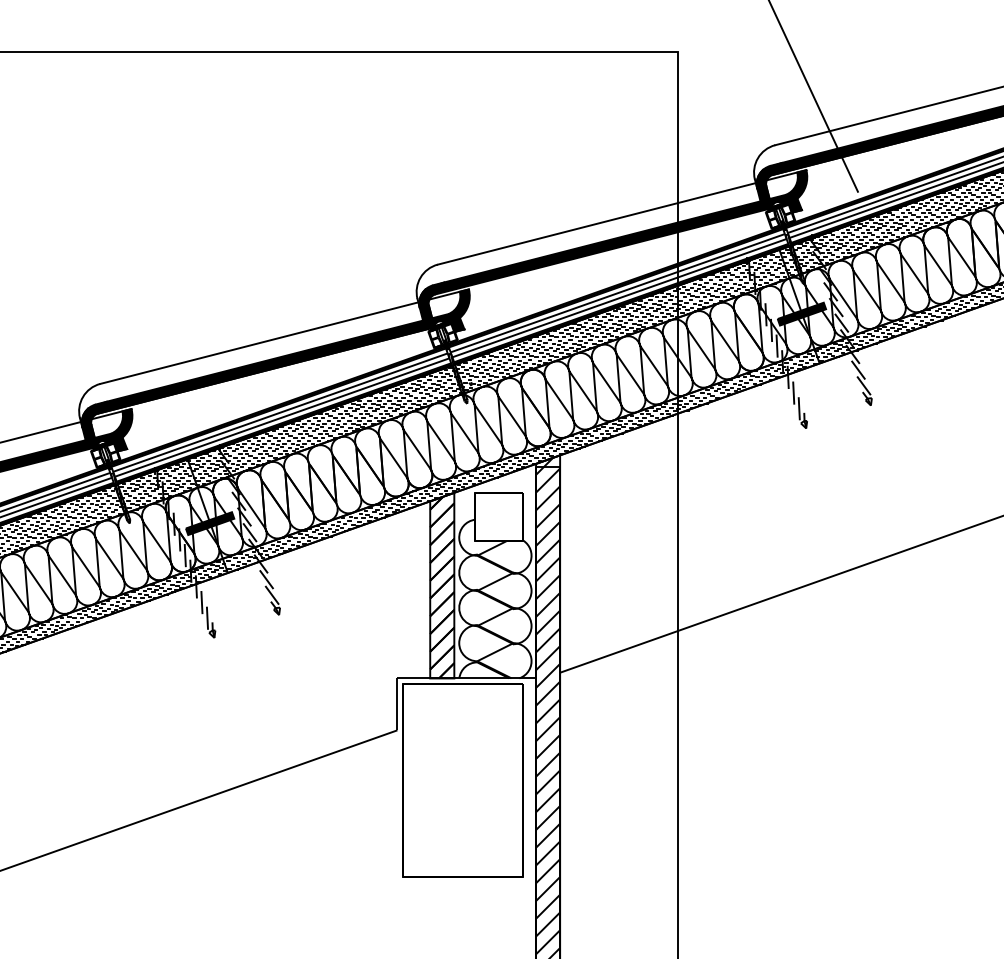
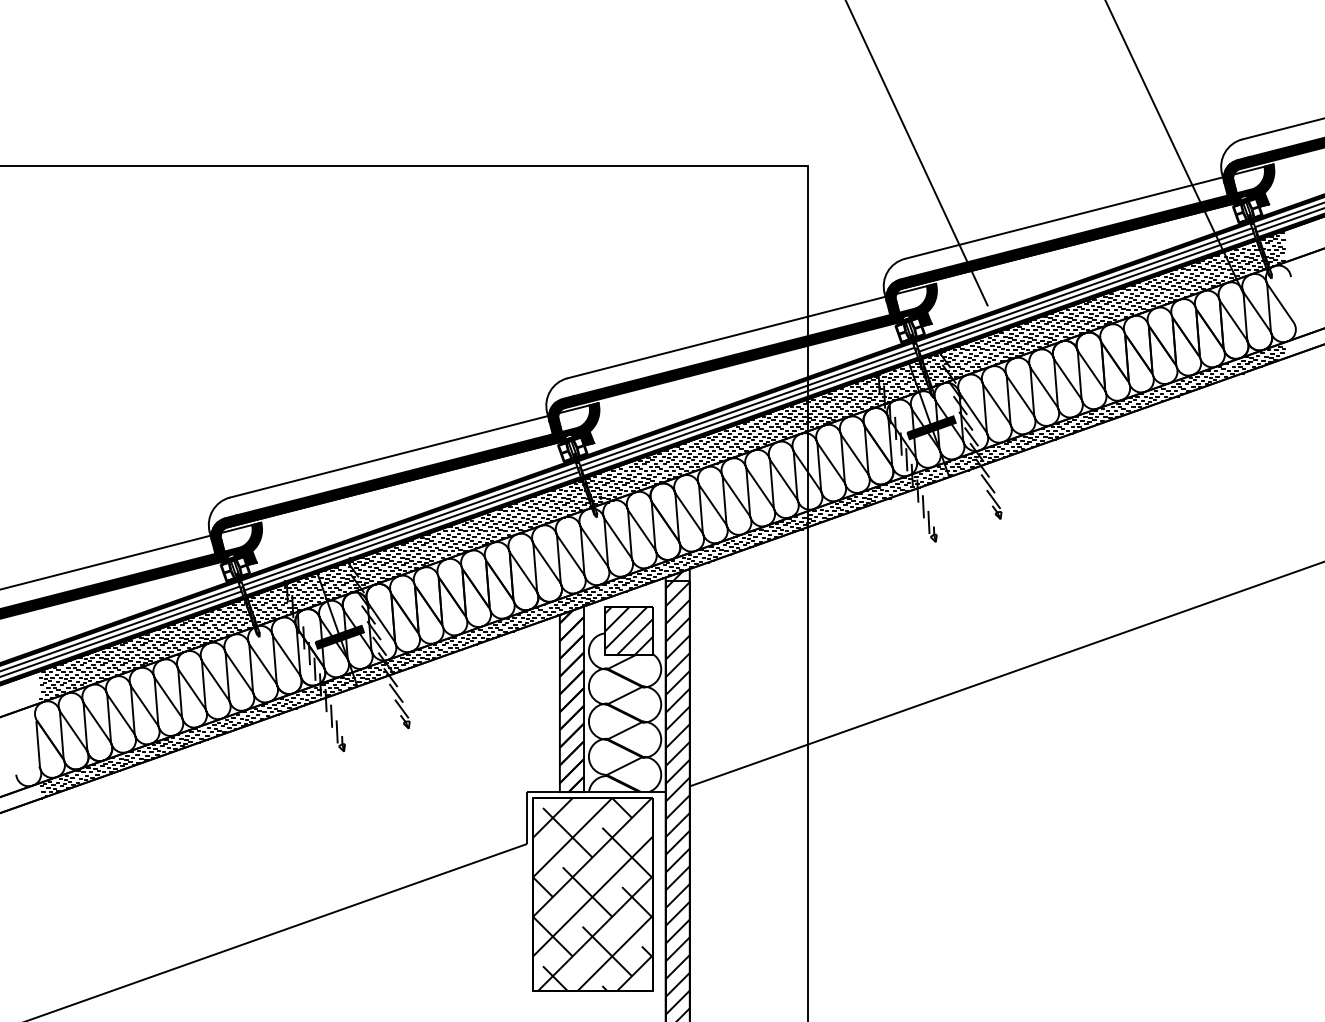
hatch: (498, 516) -> (628, 630), added
hatch: (463, 780) -> (593, 894), added

